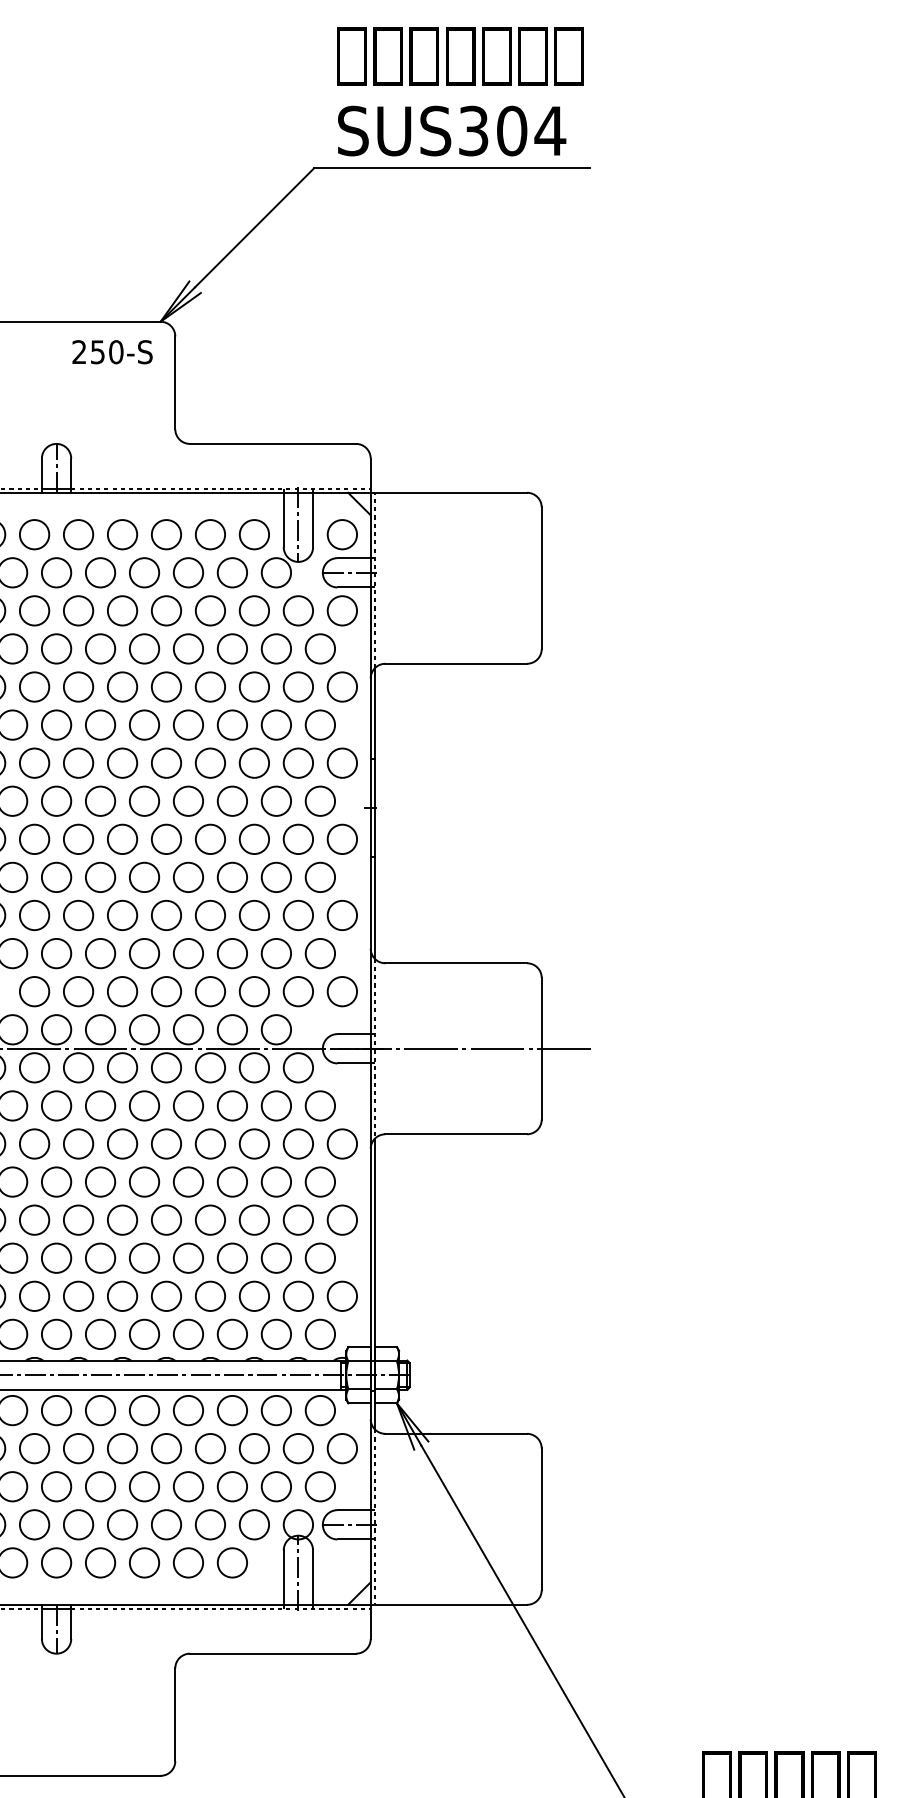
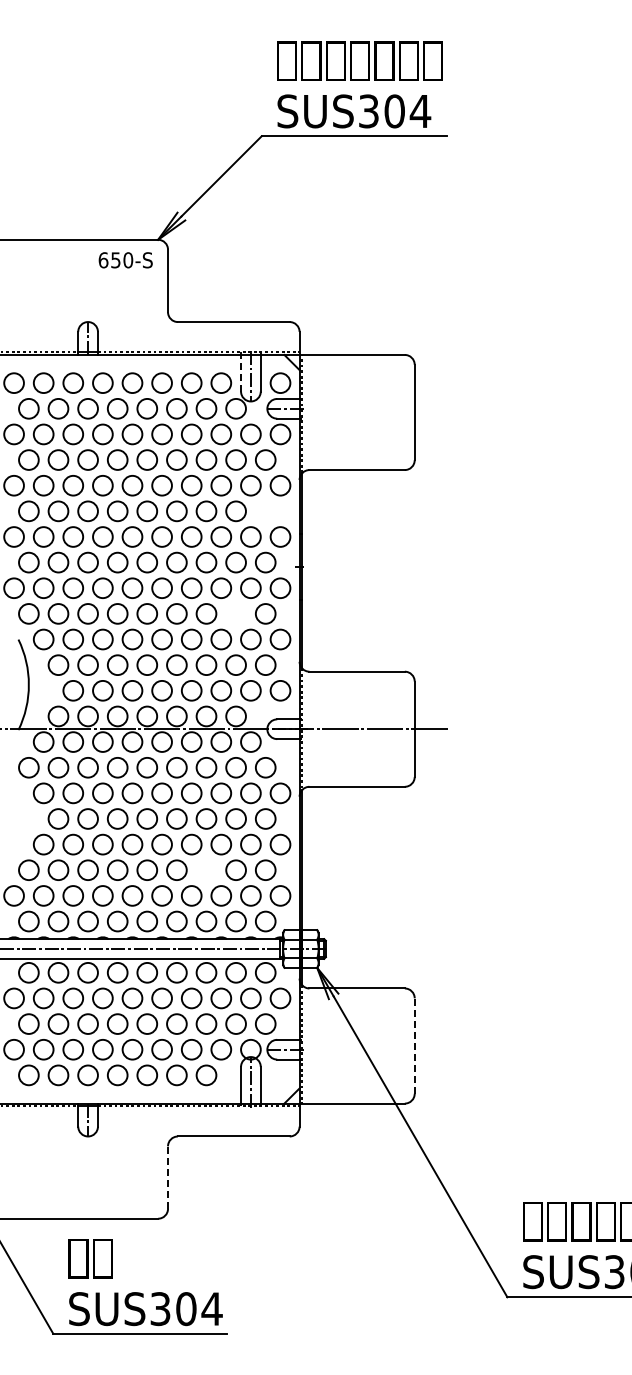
text: (79, 352) -> (103, 260), 250-S -> 650-S
line: (284, 518) -> (241, 372), solid -> dashed
circle: (320, 725) -> (265, 511), removed
circle: (275, 876) -> (235, 613), removed
circle: (232, 1257) -> (206, 869), removed
line: (541, 1520) -> (414, 1046), solid -> dashed
line: (175, 1714) -> (168, 1177), solid -> dashed

